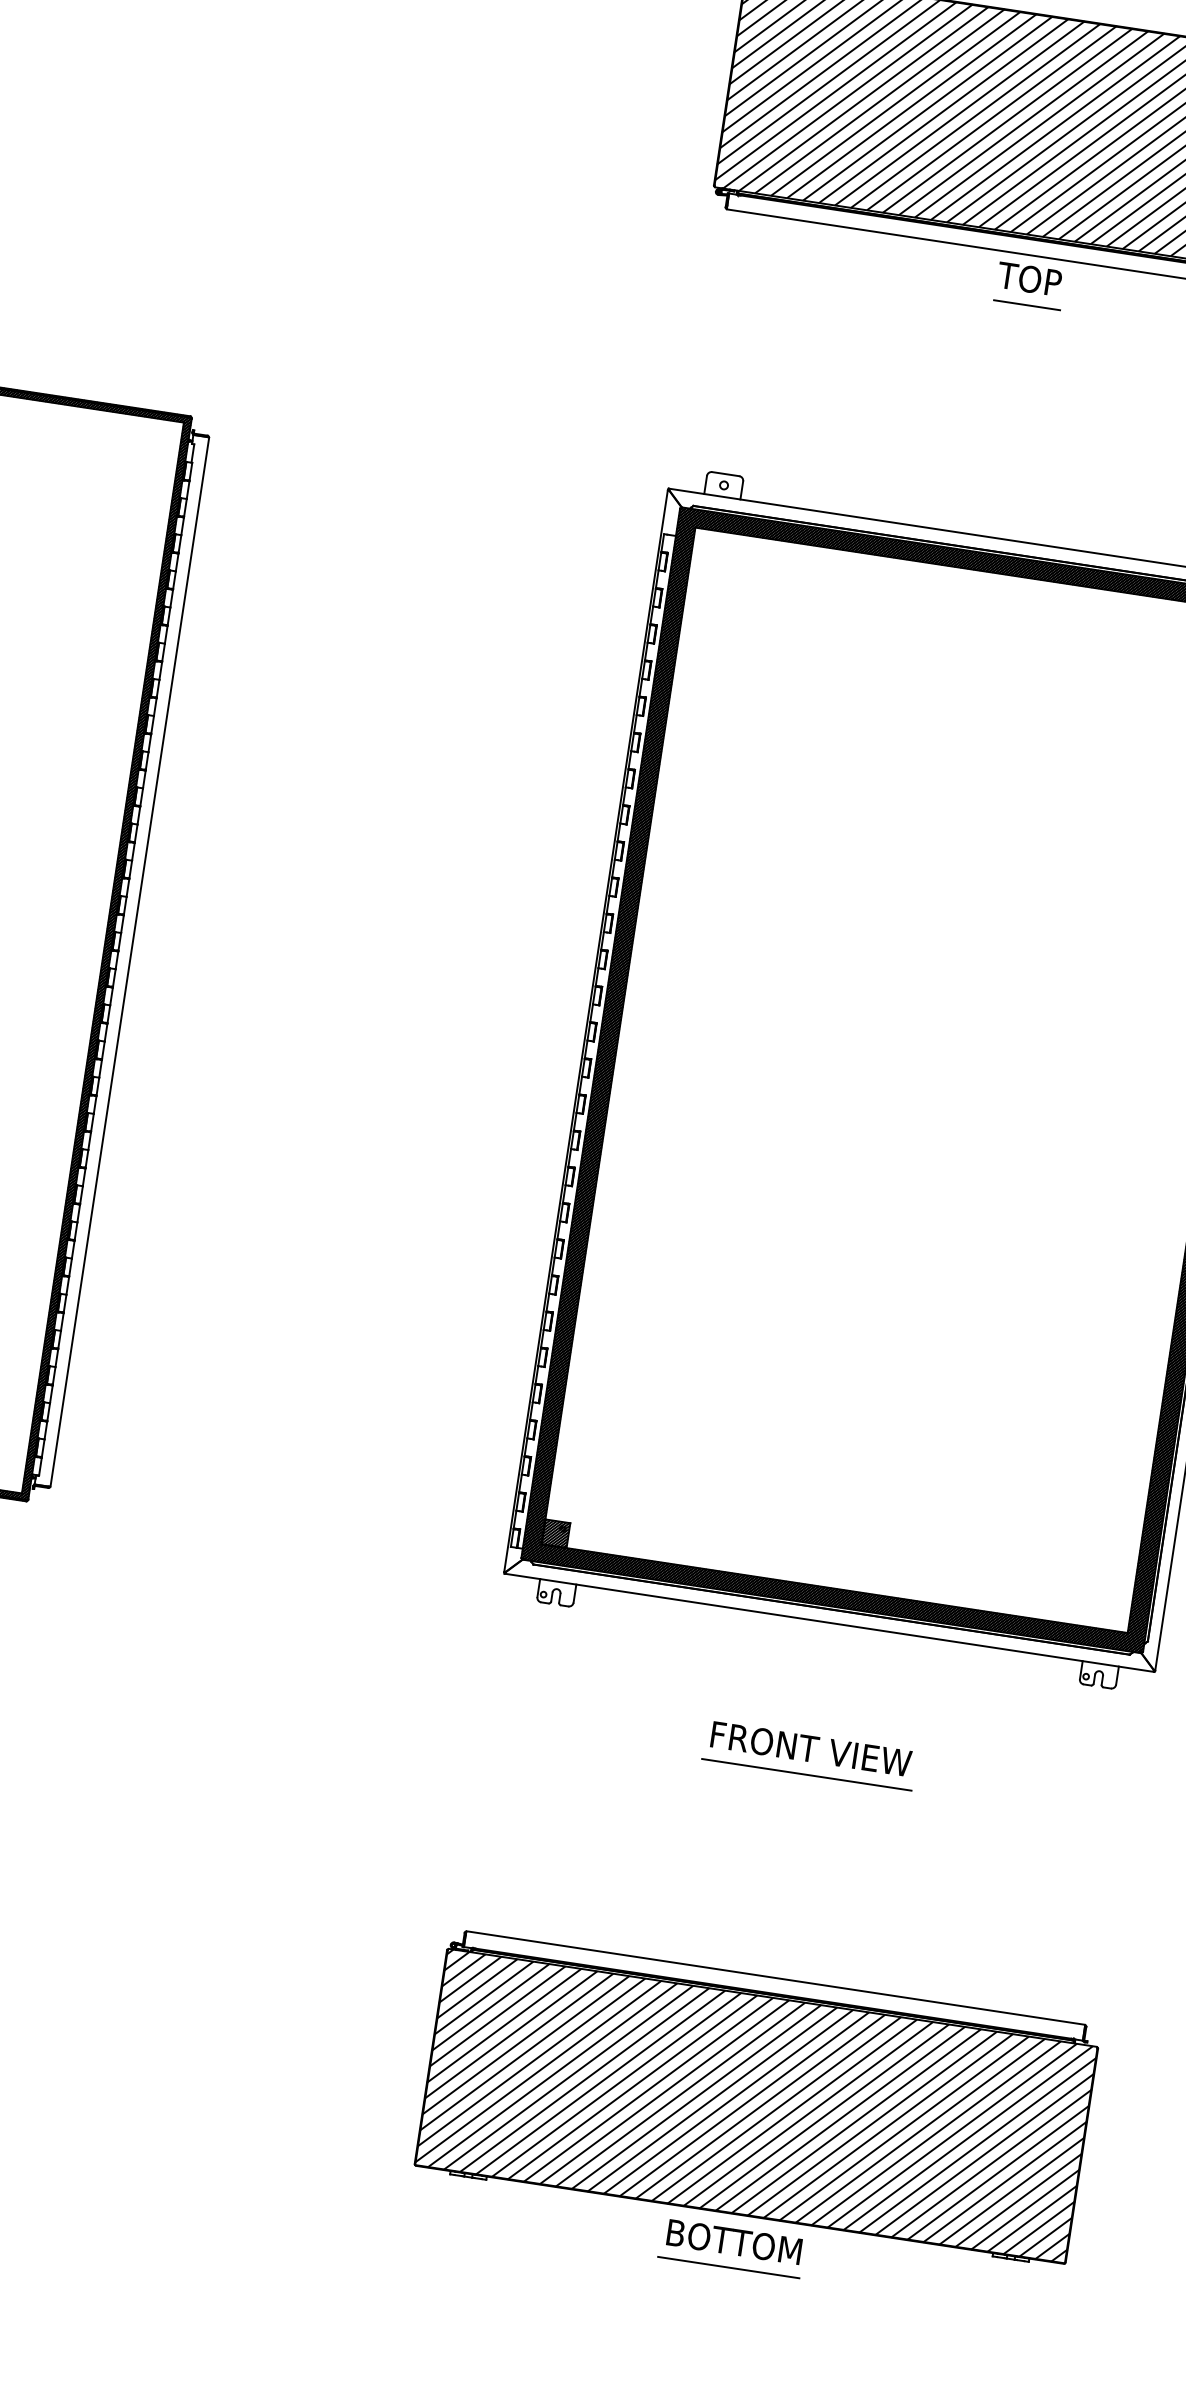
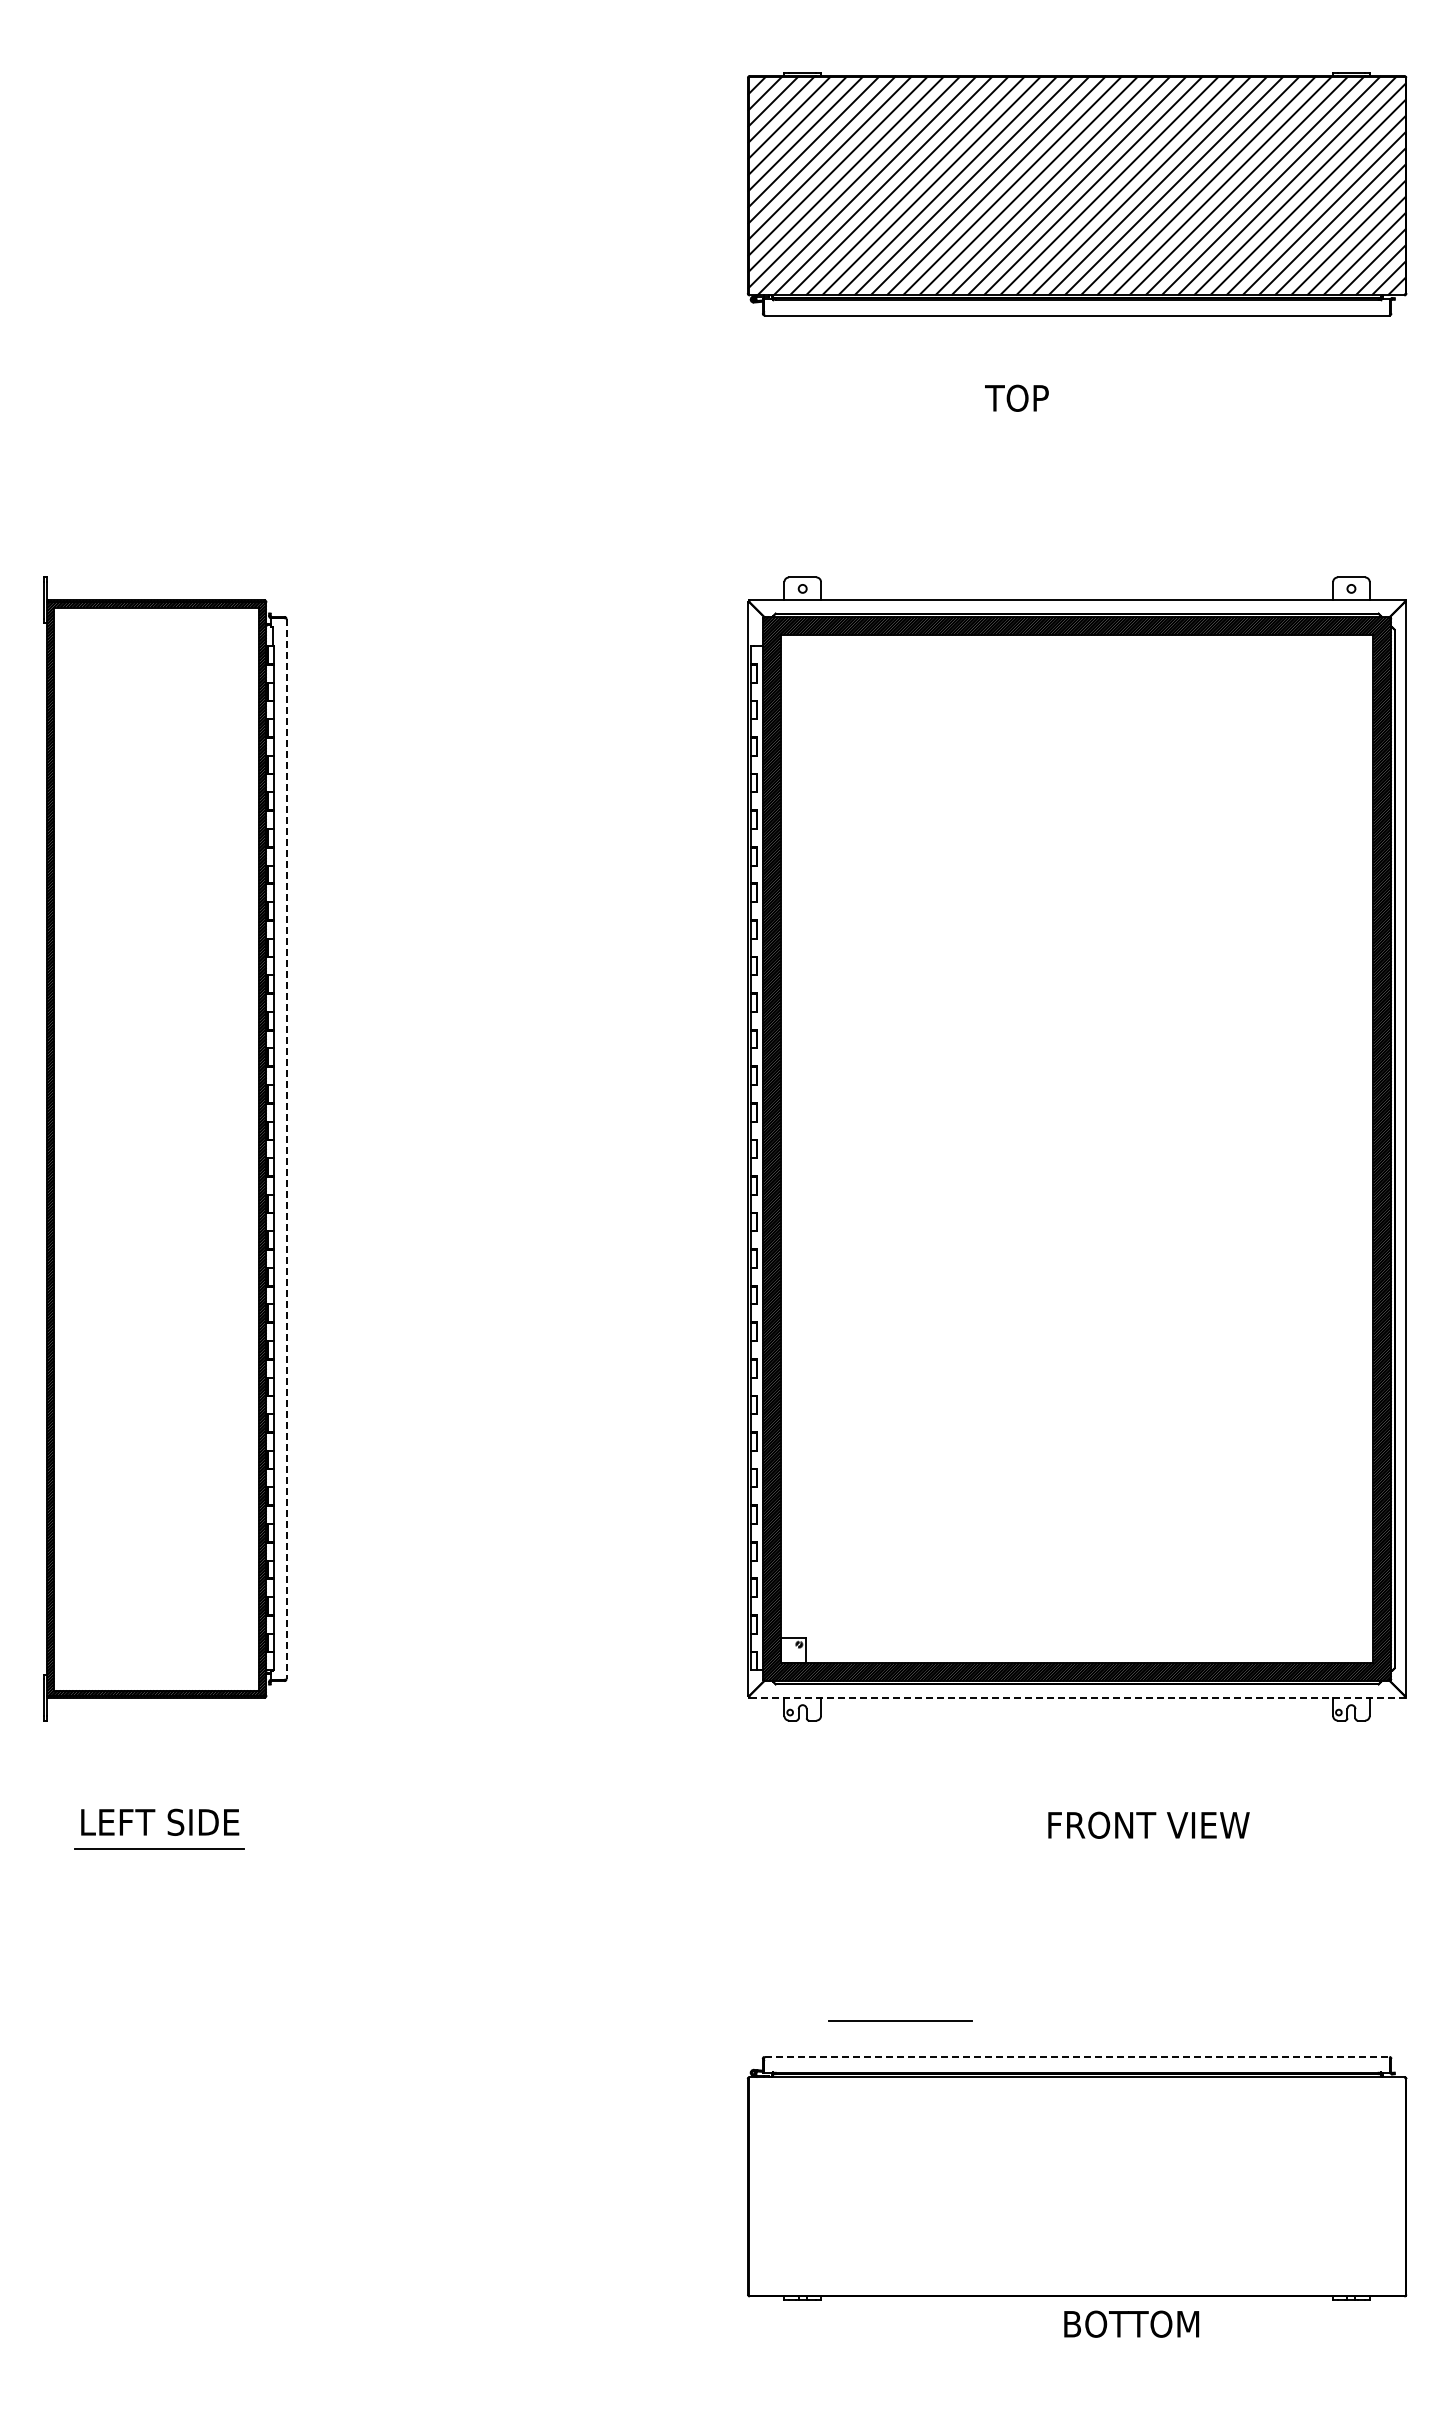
text: (1029, 278) -> (1016, 397), moved
line: (1027, 305) -> (1075, 365), removed
line: (129, 962) -> (286, 1149), solid -> dashed
hatch: (555, 1533) -> (792, 1650), removed
line: (829, 1622) -> (1077, 1697), solid -> dashed
text: (810, 1748) -> (1148, 1824), moved
line: (806, 1774) -> (1077, 1851), removed
line: (776, 1977) -> (1077, 2056), solid -> dashed
hatch: (755, 2106) -> (1076, 2186), removed
text: (734, 2241) -> (1131, 2323), moved
line: (728, 2266) -> (900, 2020), moved

